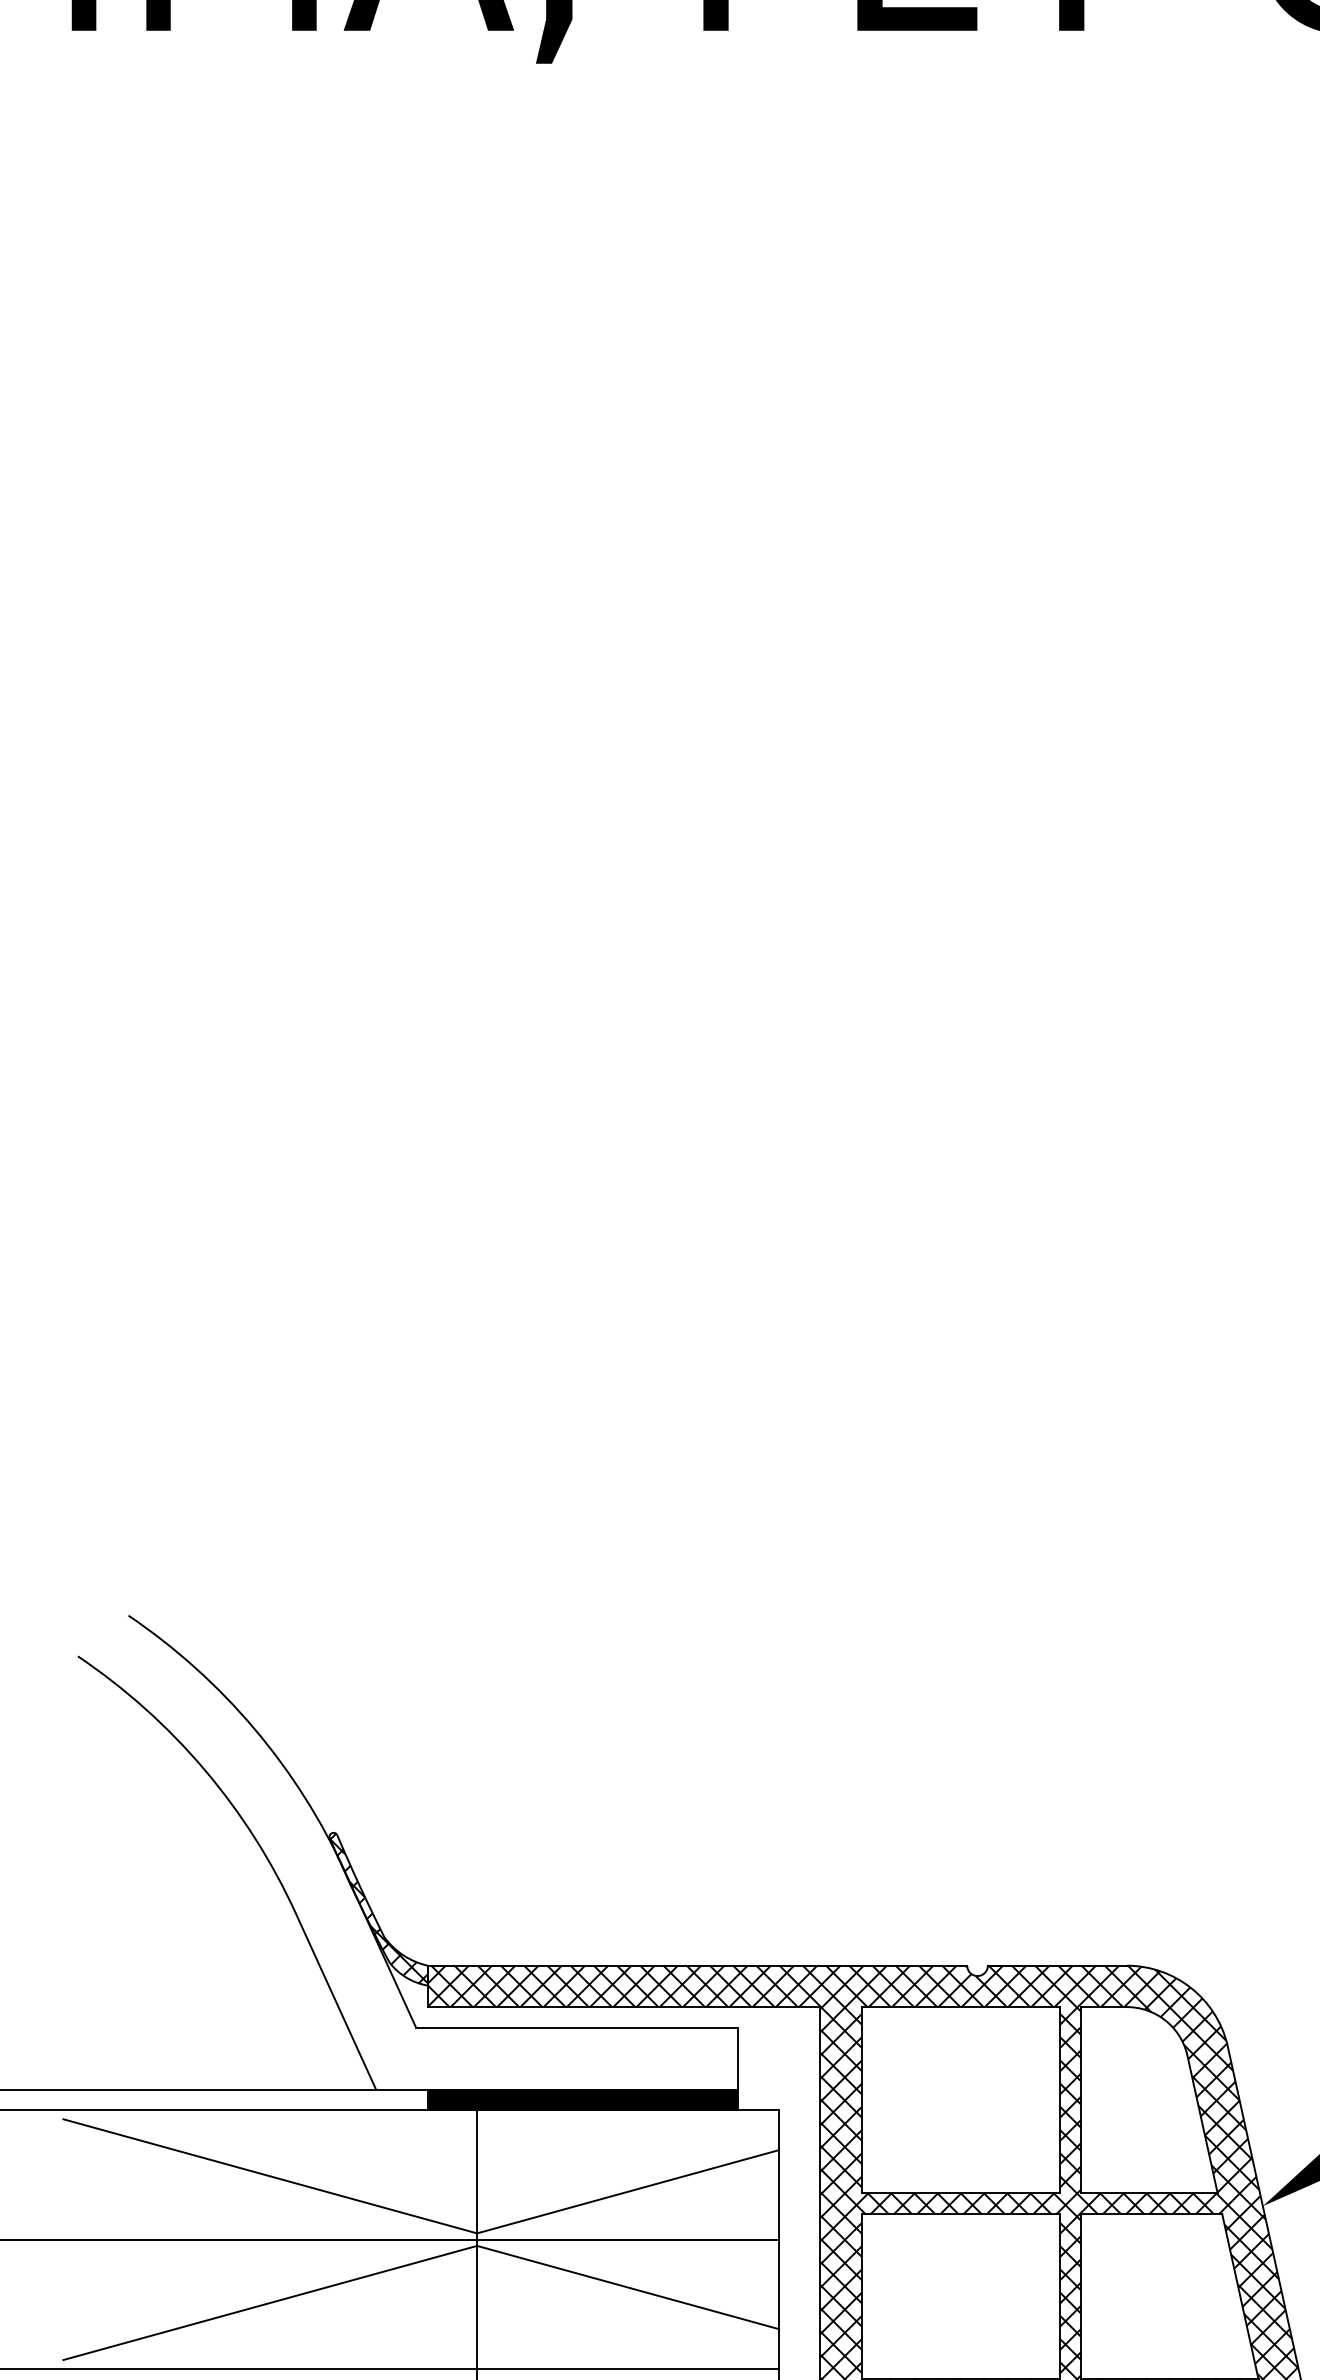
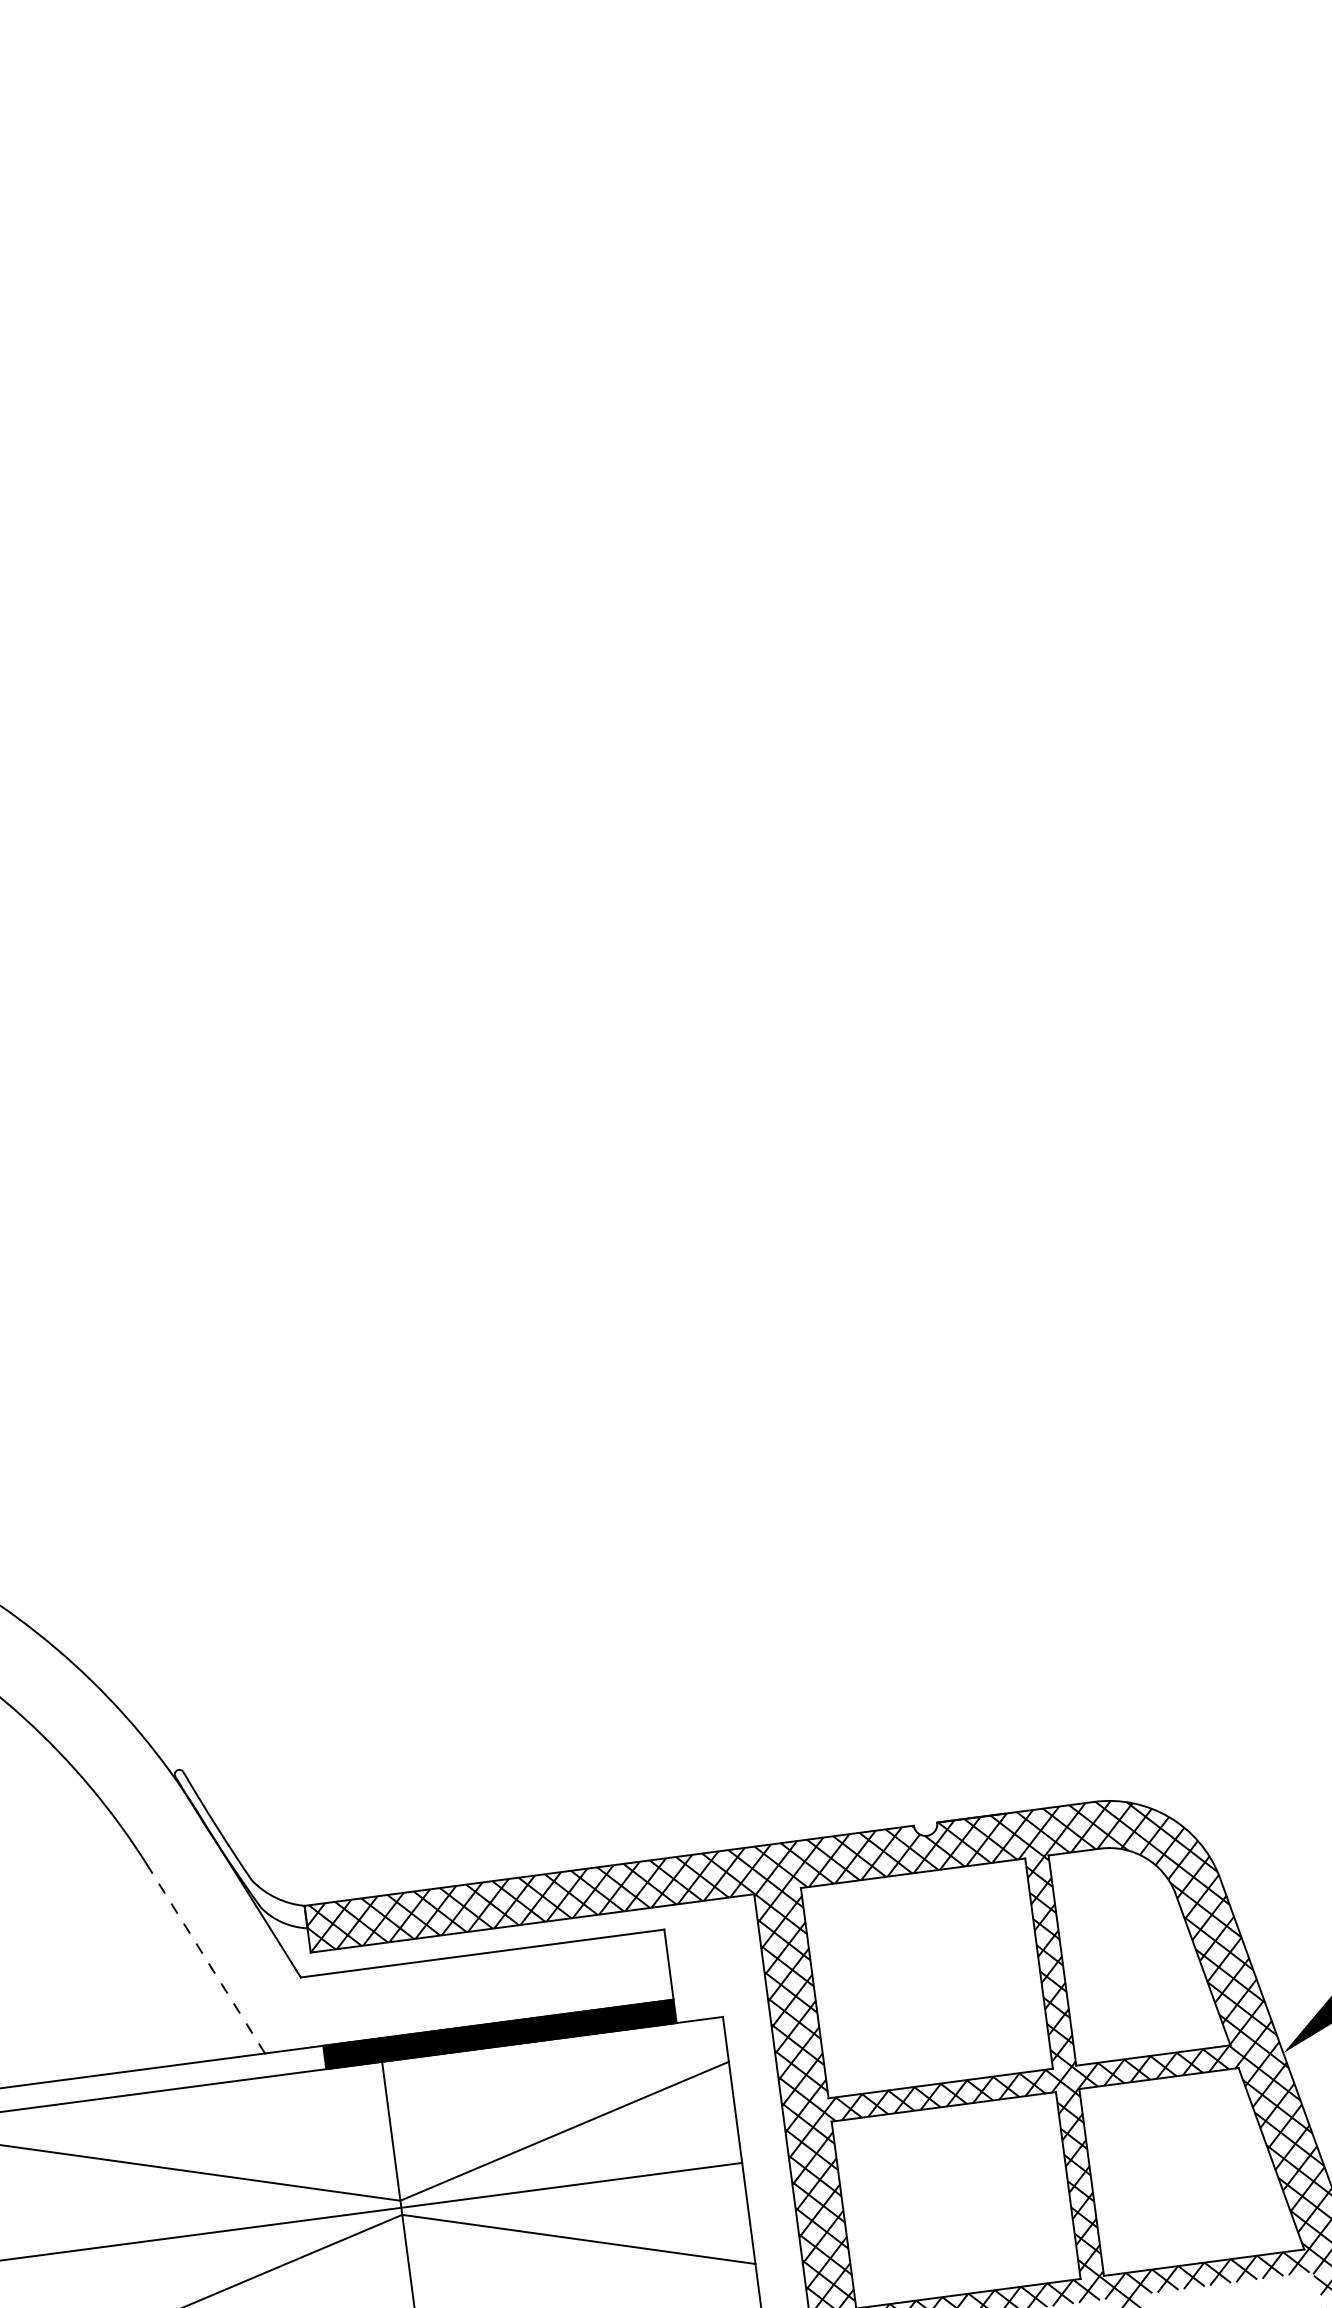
hatch: (378, 1908) -> (240, 1848), removed
line: (336, 2001) -> (207, 1959), solid -> dashed

